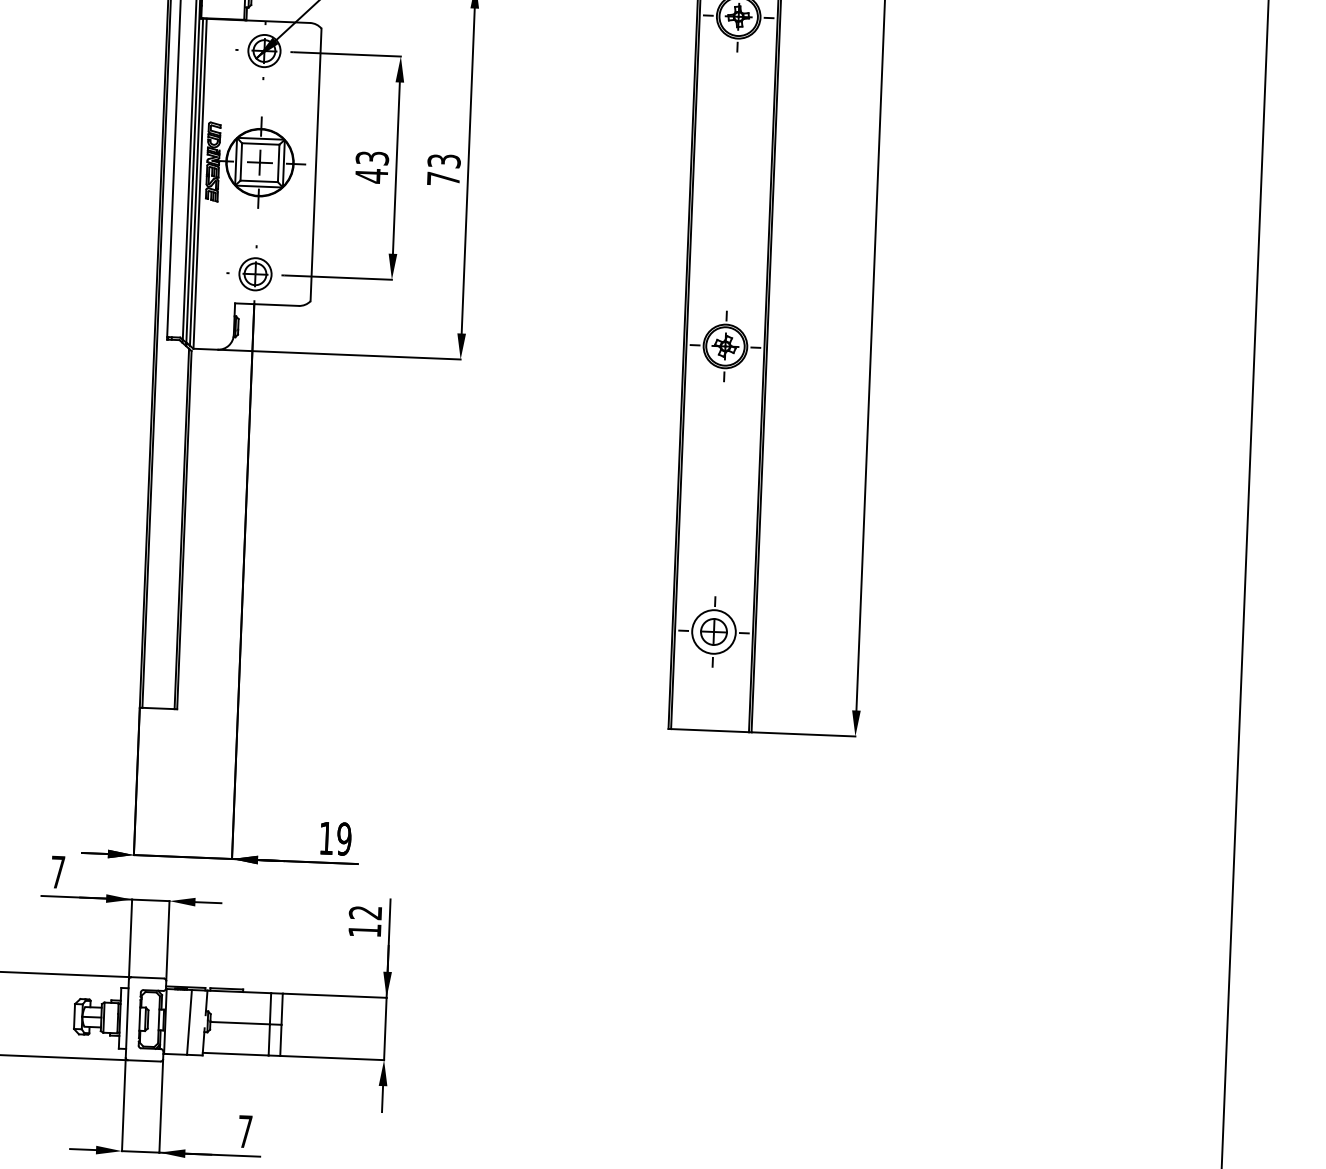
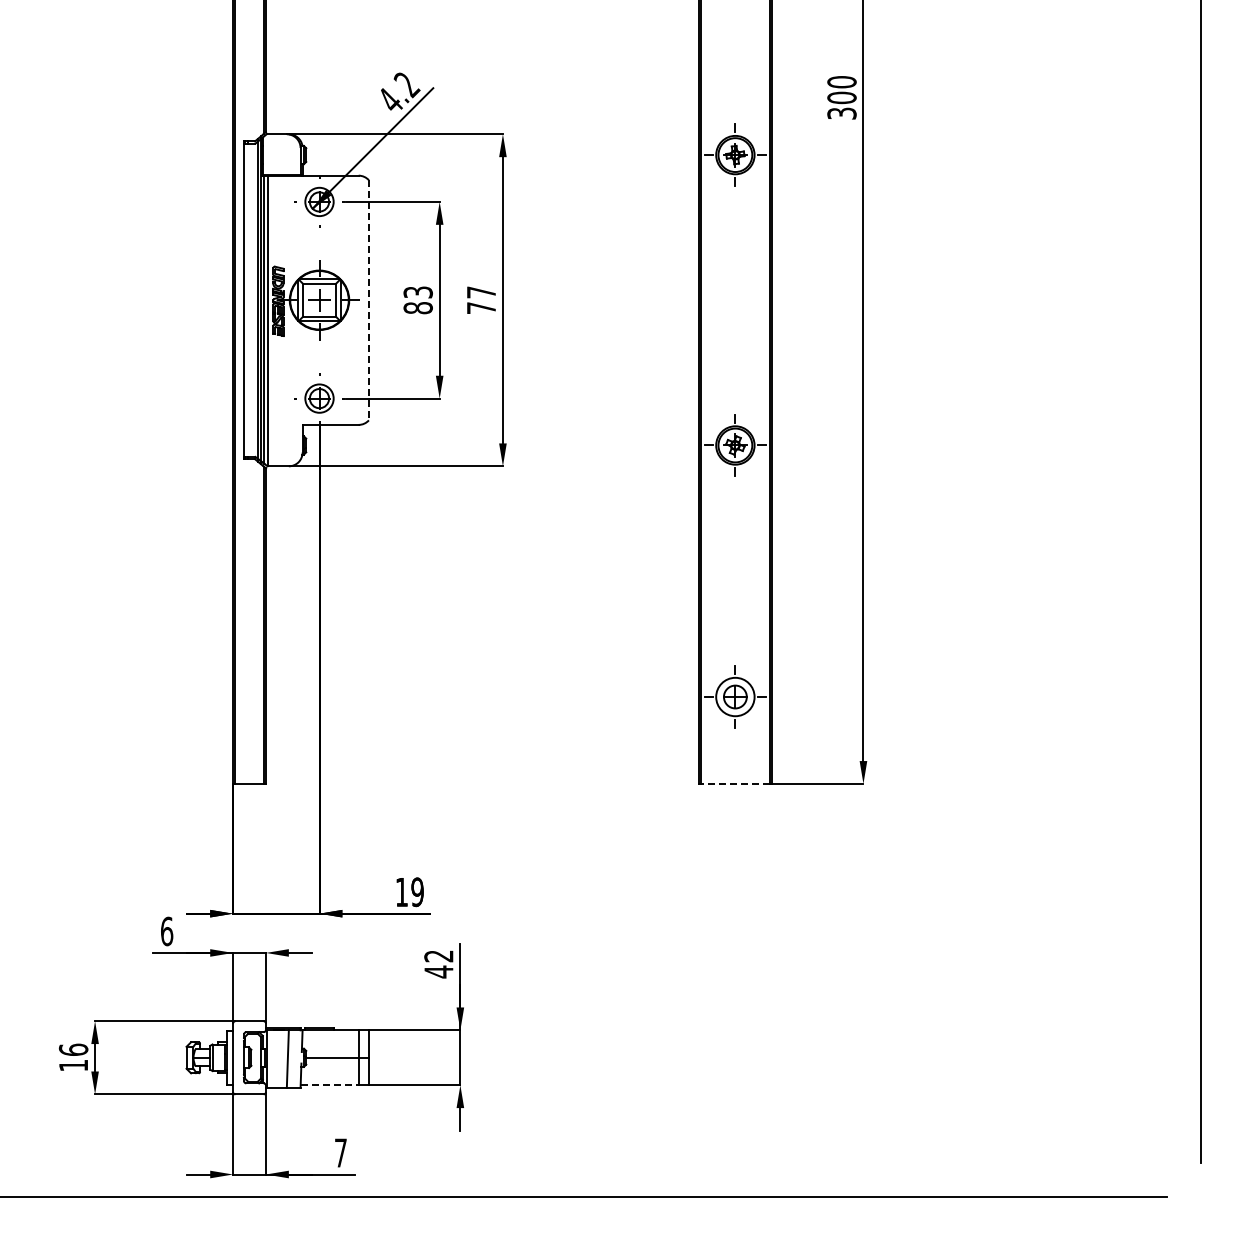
text: (444, 161) -> (481, 292), 73 -> 77
line: (315, 165) -> (368, 300), solid -> dashed
text: (370, 175) -> (417, 307), 43 -> 83
line: (709, 730) -> (734, 783), solid -> dashed
text: (58, 872) -> (167, 931), 7 -> 6
text: (364, 930) -> (438, 971), 12 -> 42
line: (236, 1054) -> (330, 1085), solid -> dashed

